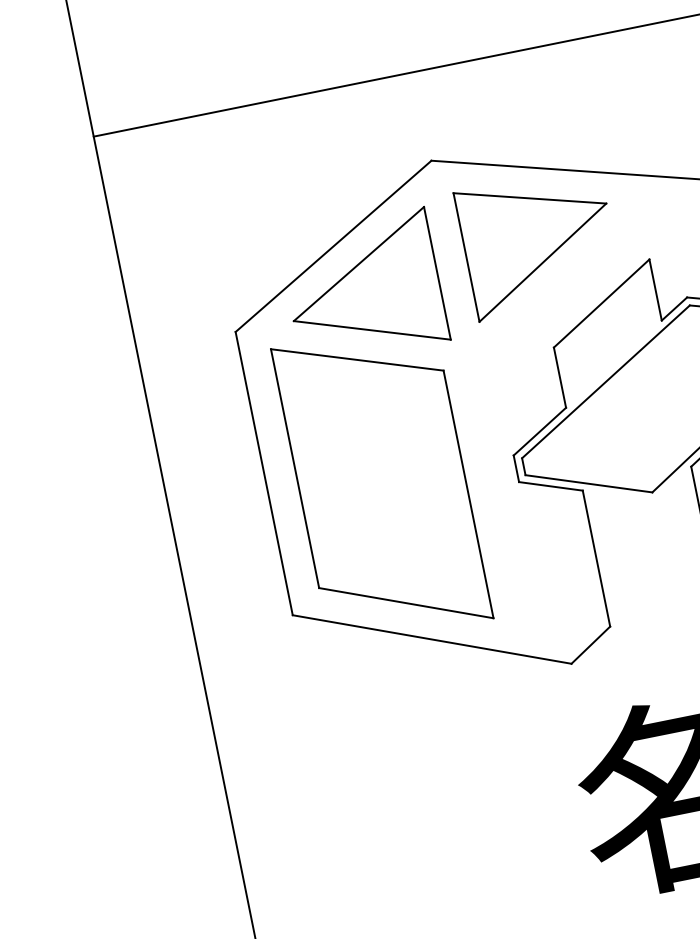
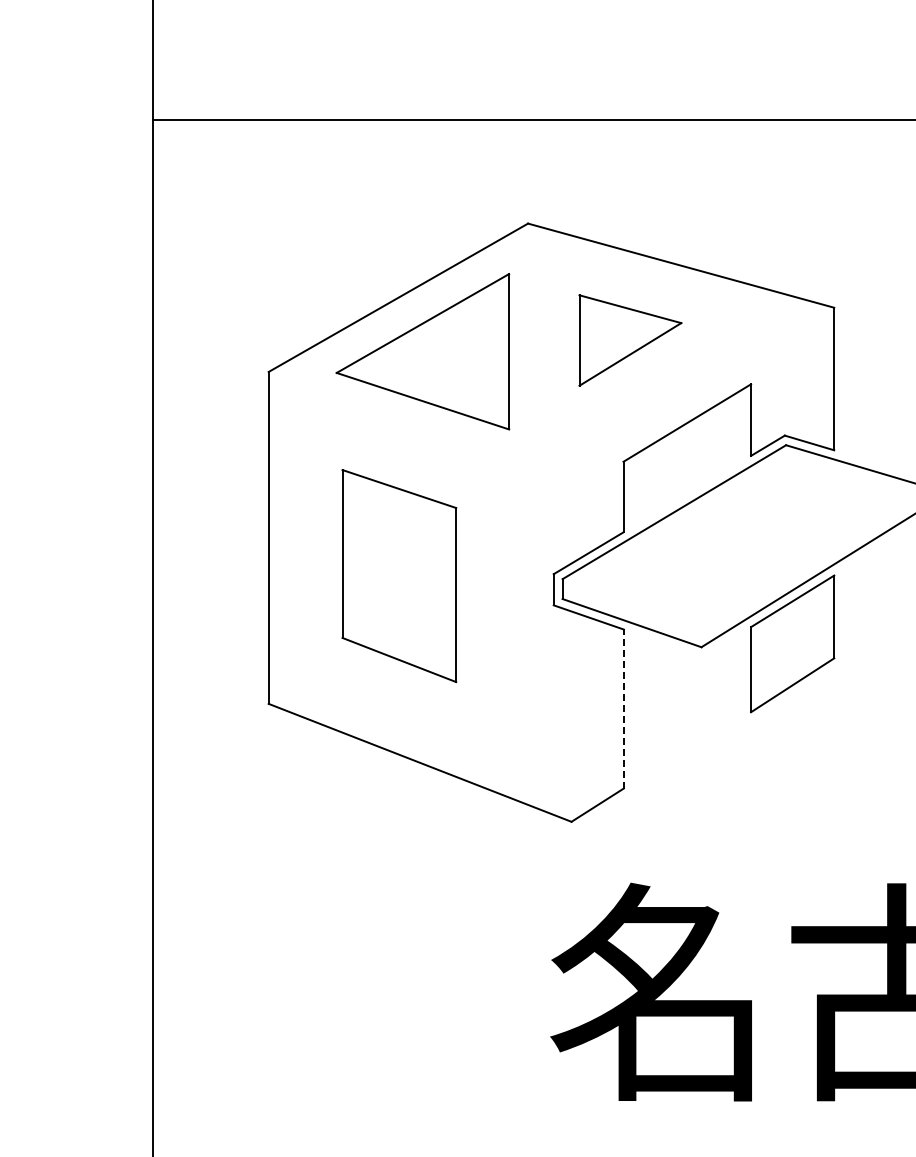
part: (539, 242) -> (630, 340), size x0.6
part: (382, 483) -> (399, 575), size x0.6
line: (596, 558) -> (623, 709), solid -> dashed

